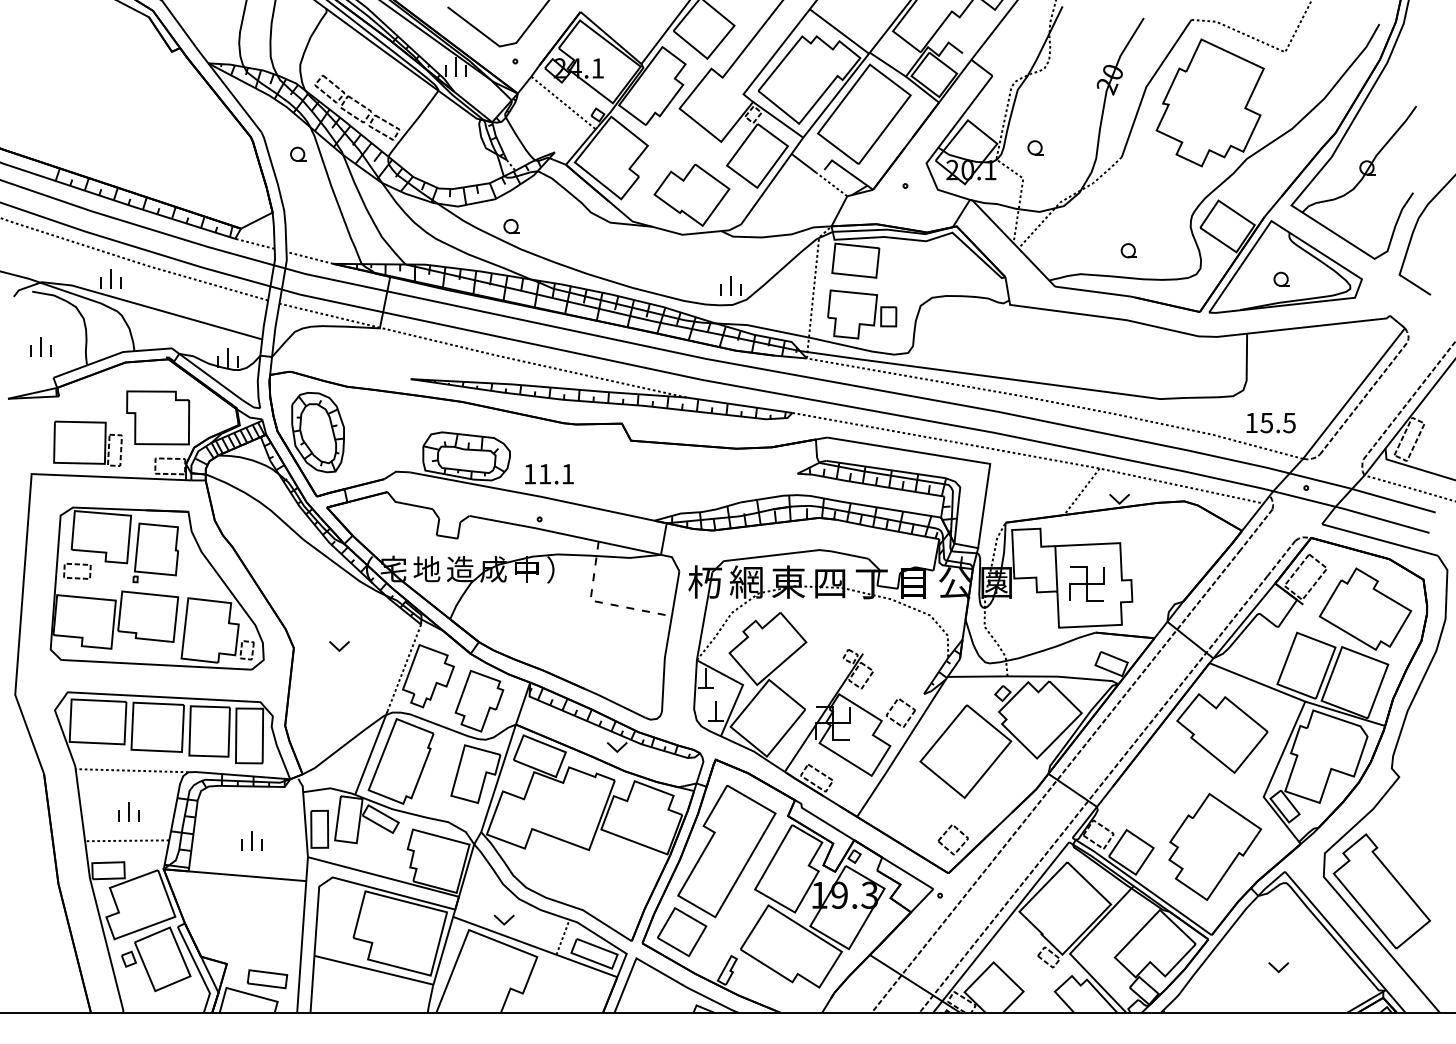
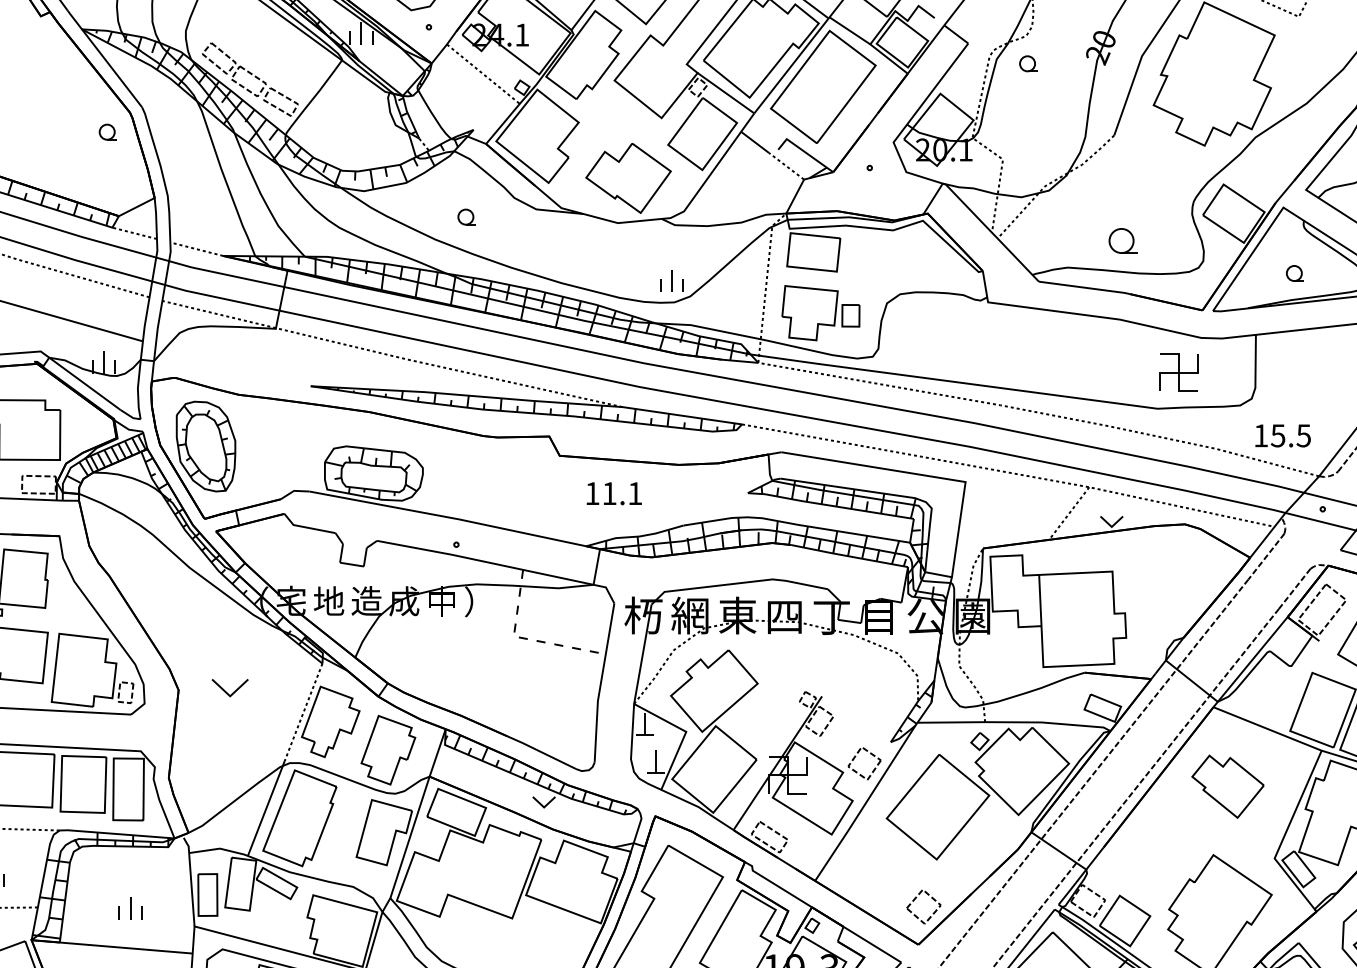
part: (1035, 147) -> (1028, 63), moved
part: (298, 153) -> (108, 131), moved
part: (511, 226) -> (466, 217), moved
part: (1128, 250) -> (1121, 240), size x1.6
text: (549, 474) -> (614, 494), moved
part: (1086, 583) -> (1178, 371), moved
part: (339, 646) -> (230, 688), size x1.6
part: (1222, 733) -> (1228, 786), size x0.7

